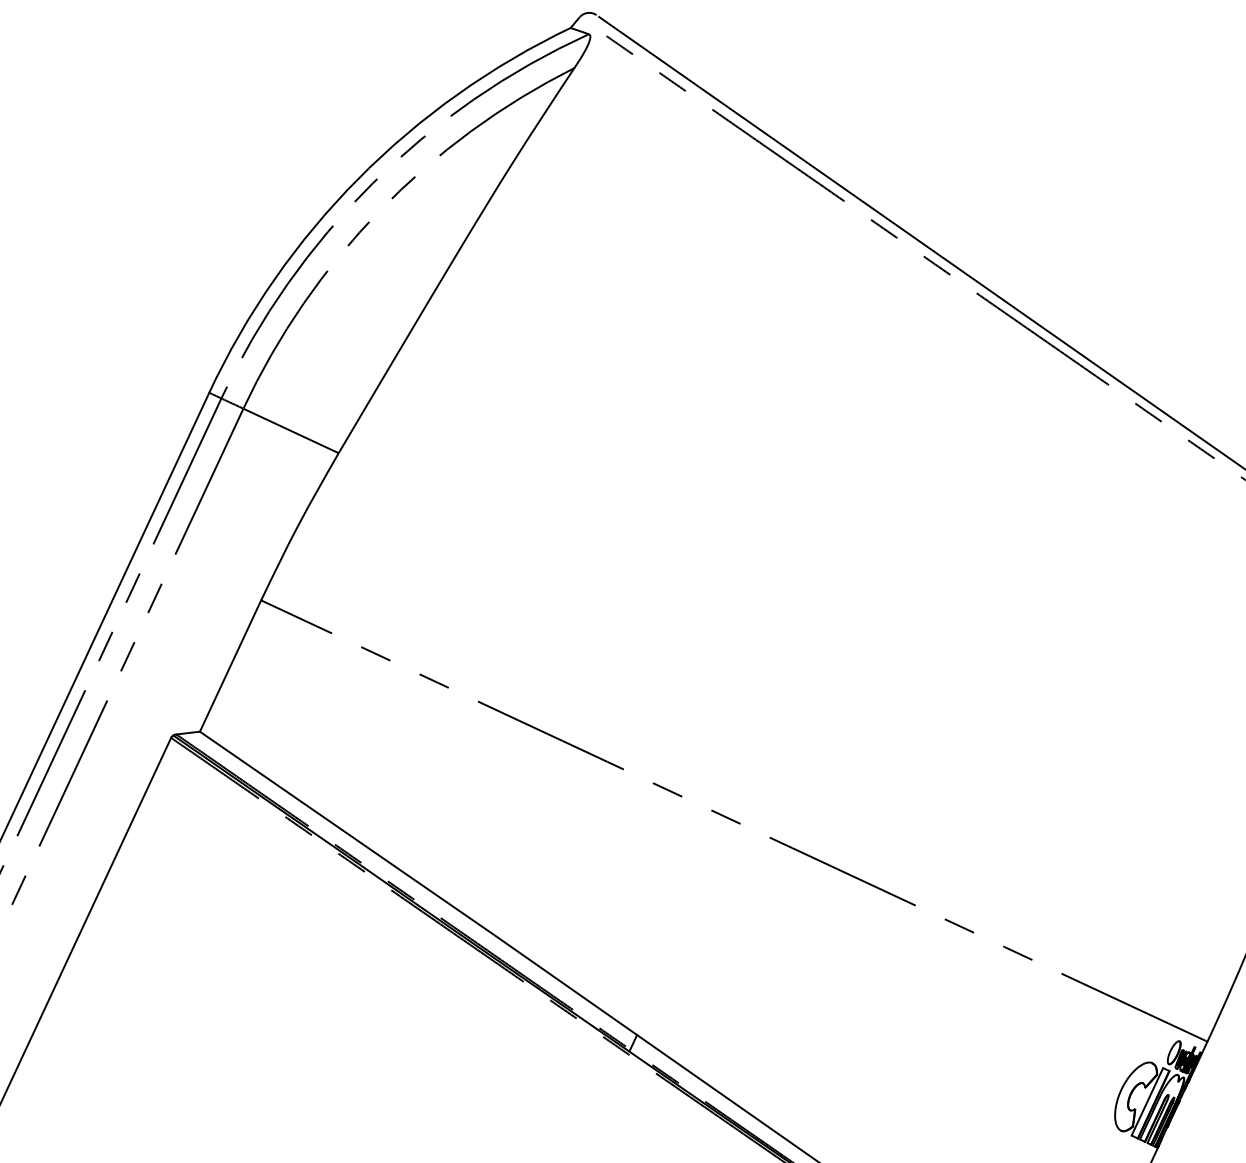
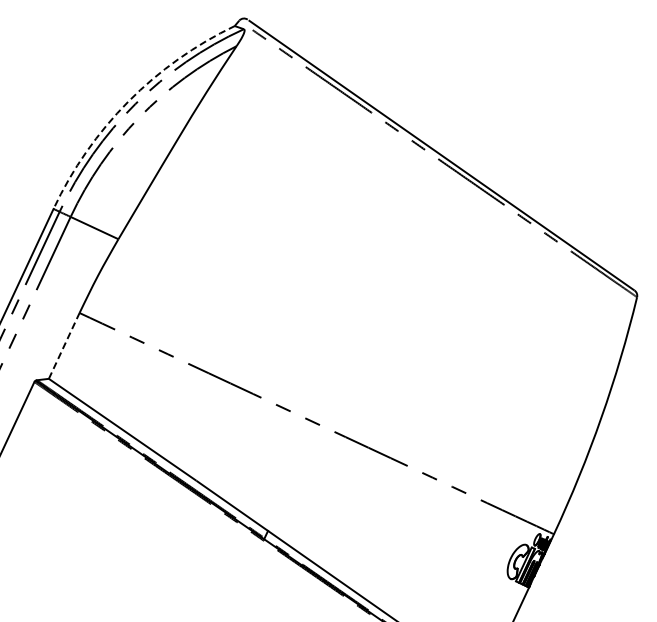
arc: (358, 178) -> (128, 101), solid -> dashed
line: (231, 665) -> (64, 345), solid -> dashed

